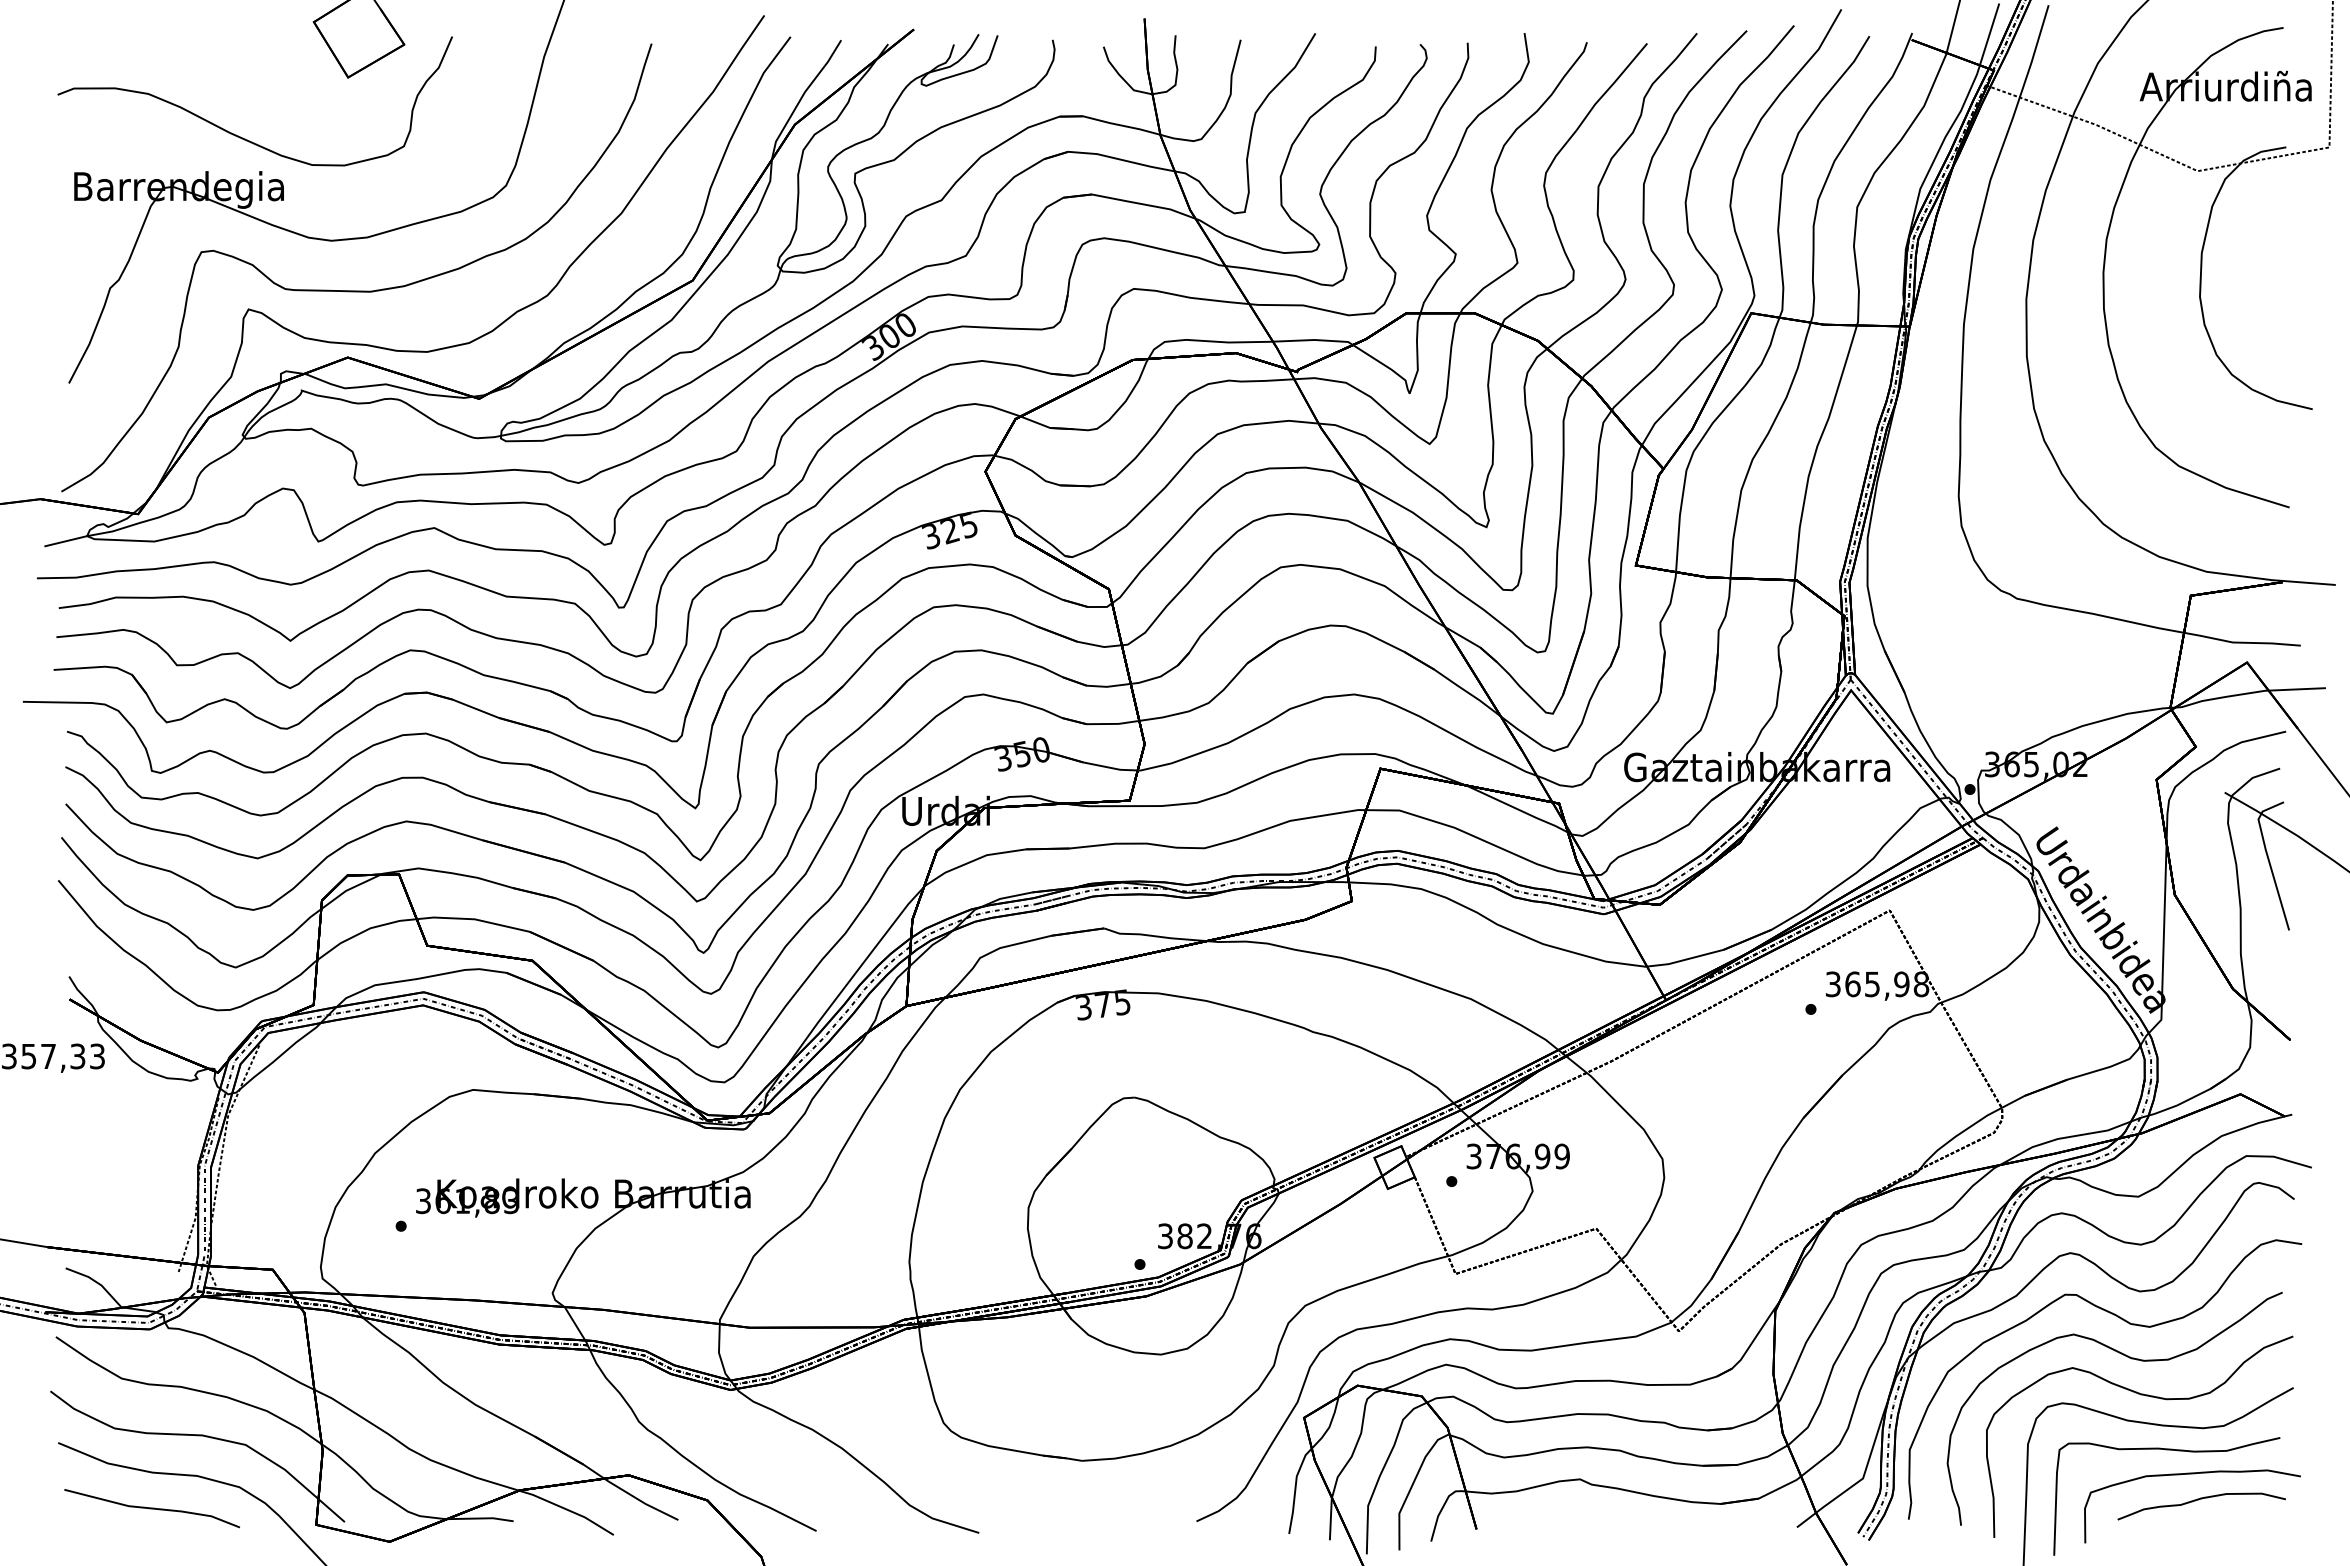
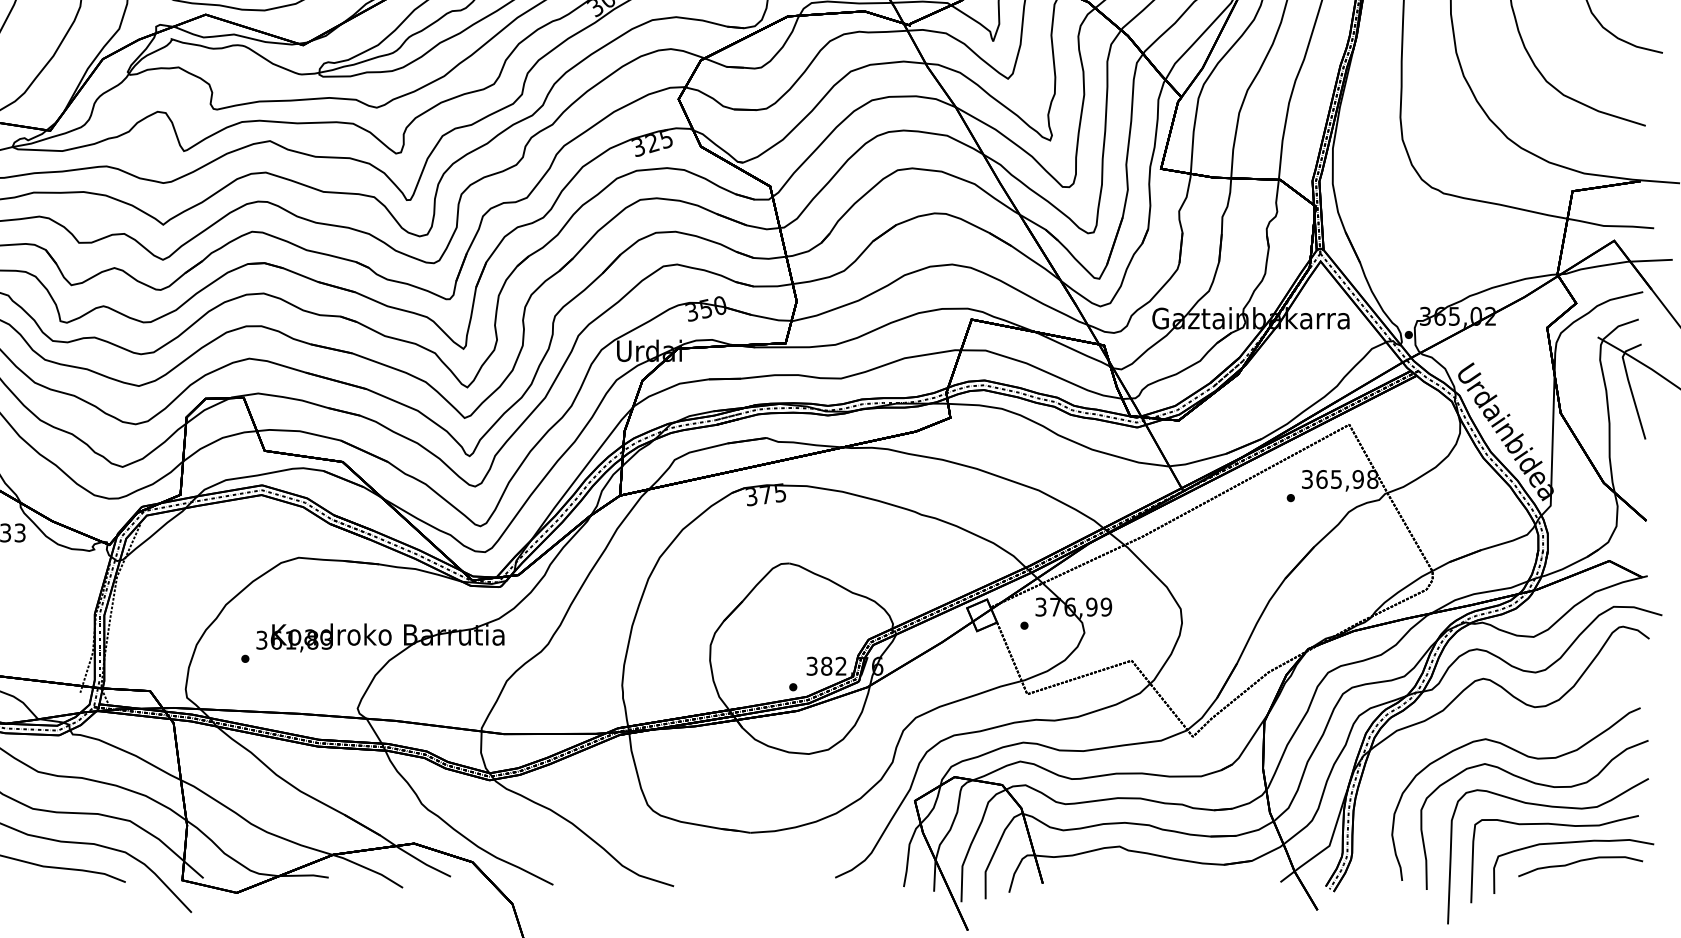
curve: (2129, 1324) -> (1527, 731), removed

